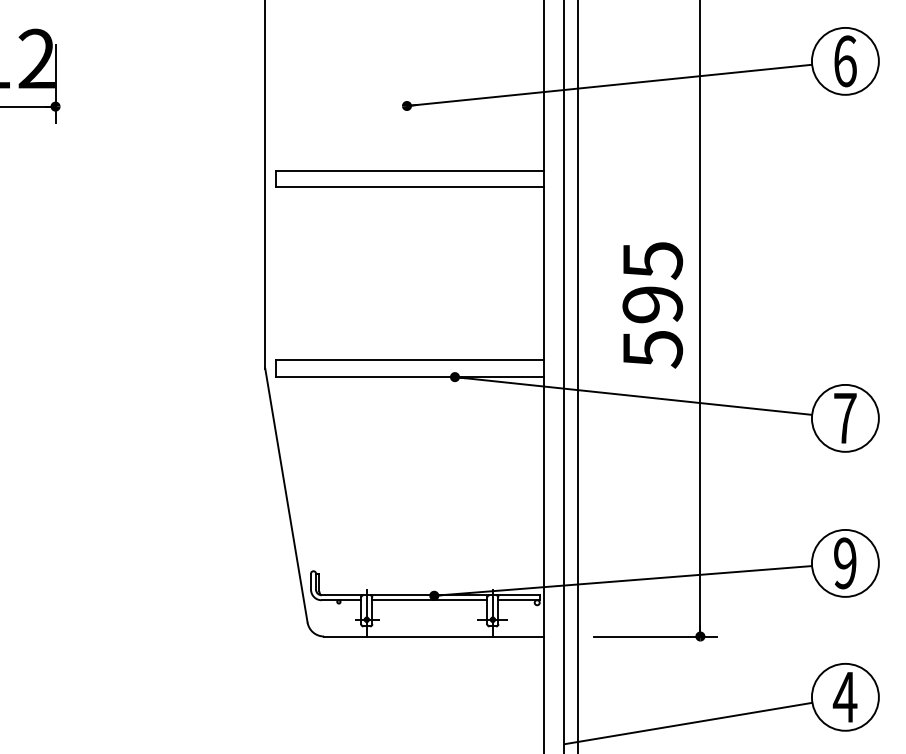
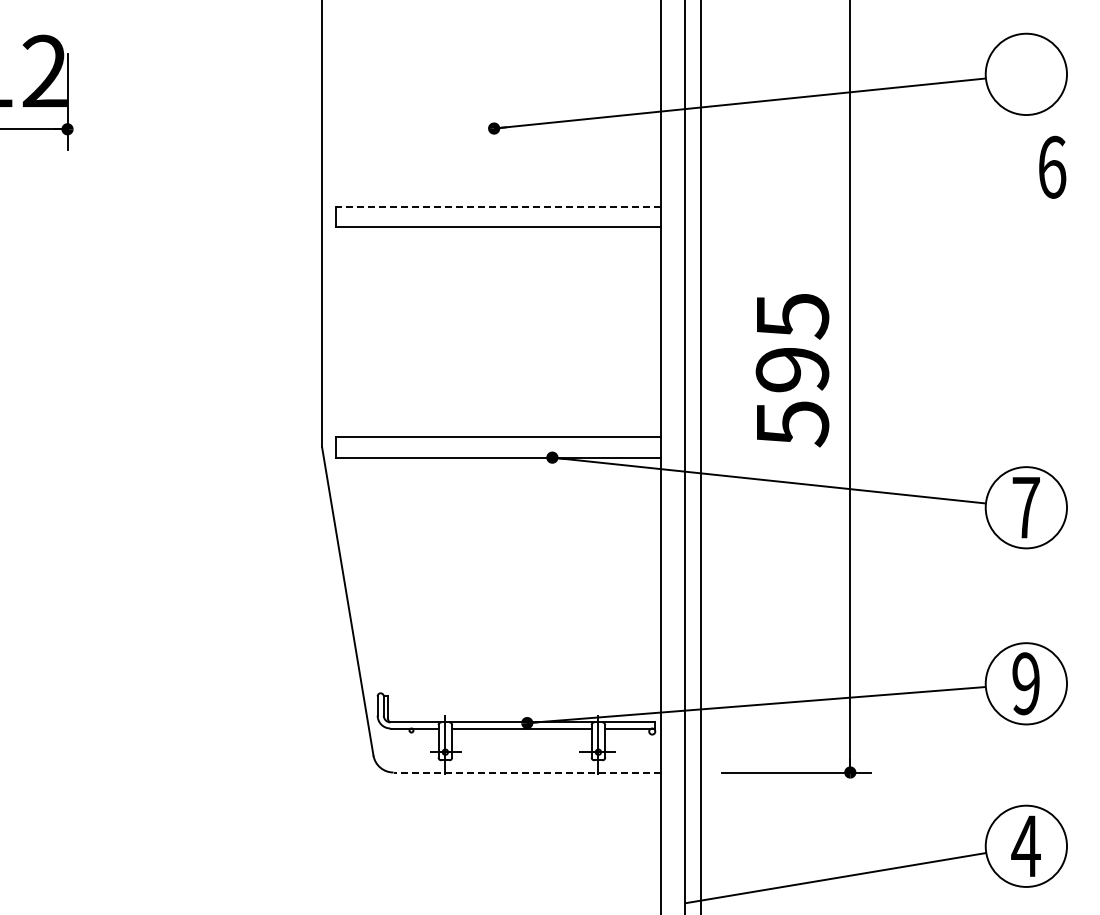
text: (845, 60) -> (1052, 166), moved
line: (410, 171) -> (498, 207), solid -> dashed
line: (434, 636) -> (527, 772), solid -> dashed

